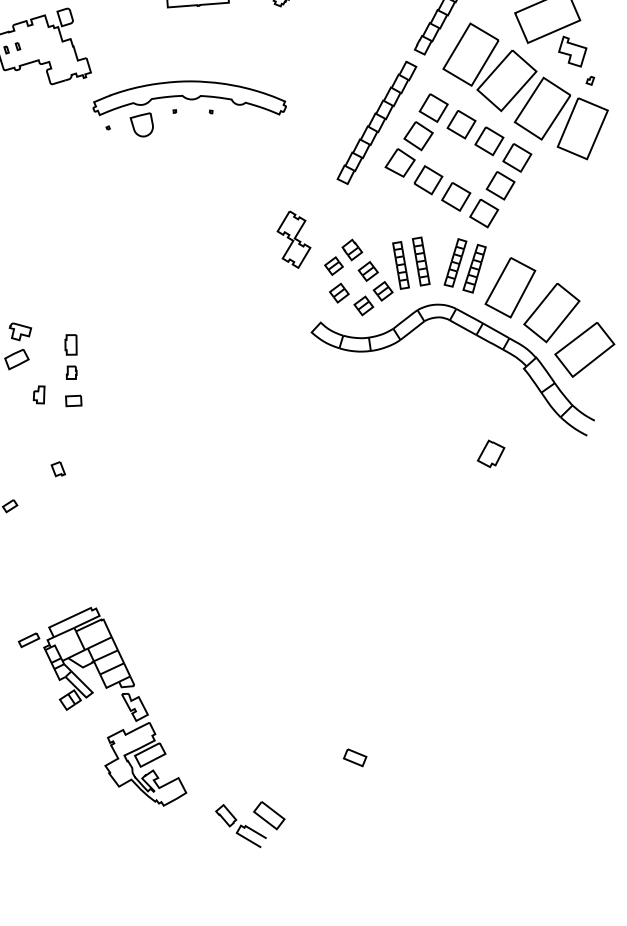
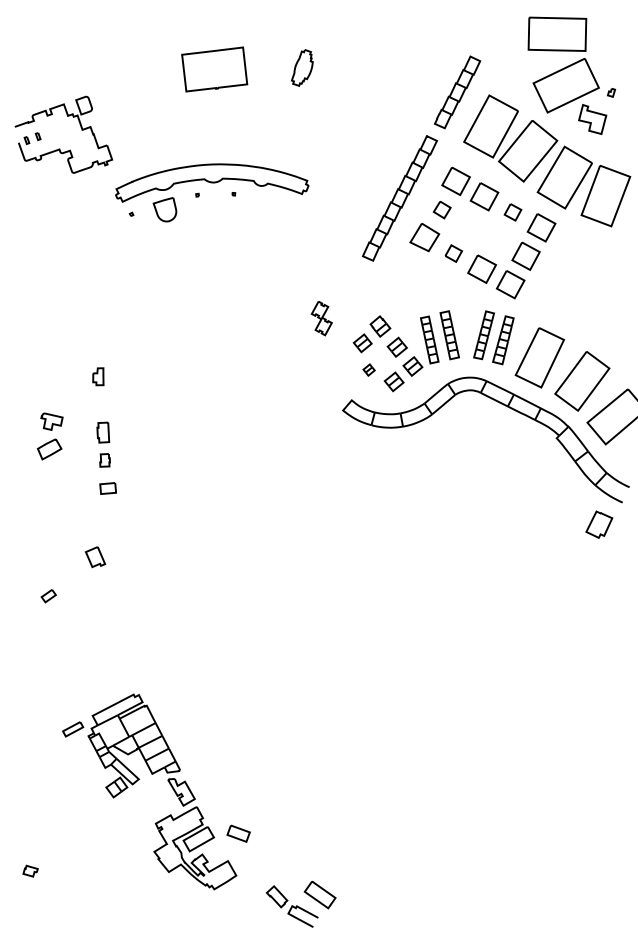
part: (590, 80) -> (611, 92), moved
part: (419, 135) -> (442, 209), size x0.6
part: (488, 141) -> (512, 212), size x0.6
part: (428, 180) -> (453, 253), size x0.6
part: (293, 239) -> (321, 318), size x0.6
part: (338, 292) -> (368, 369), size x0.6
part: (39, 394) -> (98, 376), moved
part: (491, 453) -> (599, 524), moved
part: (58, 469) -> (95, 557), size x1.4
part: (355, 757) -> (238, 833), moved

